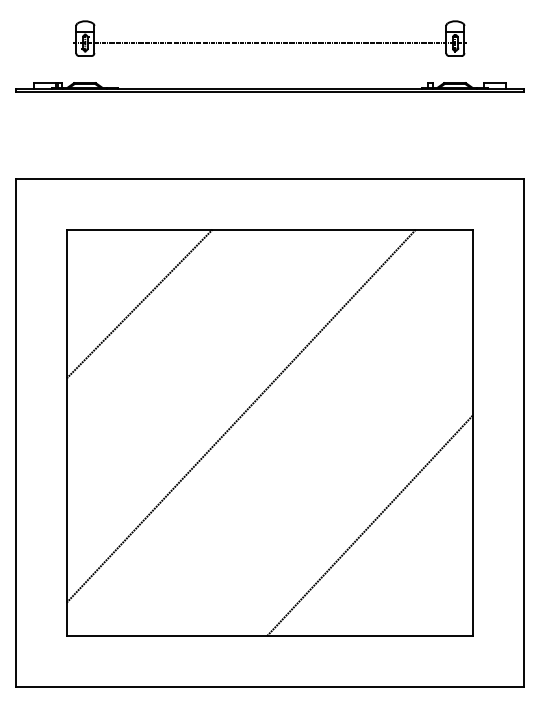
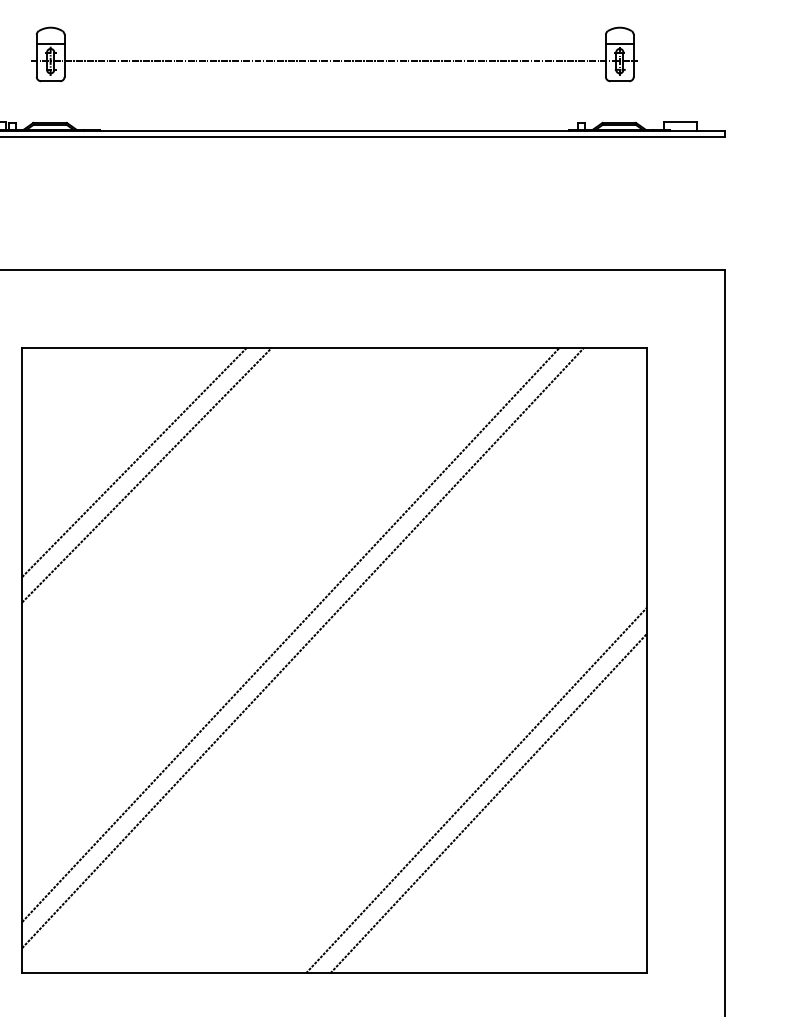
line: (147, 312) -> (146, 475), added
line: (248, 424) -> (301, 647), added
line: (362, 516) -> (476, 789), added

